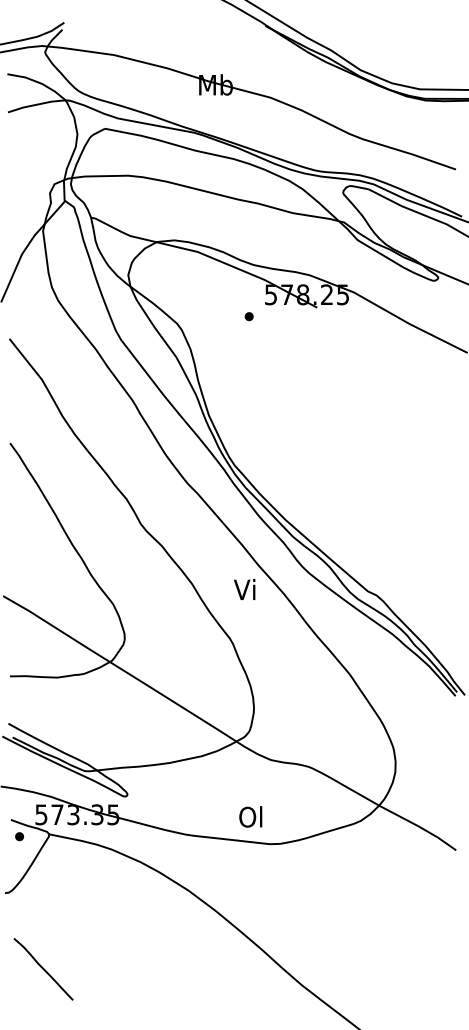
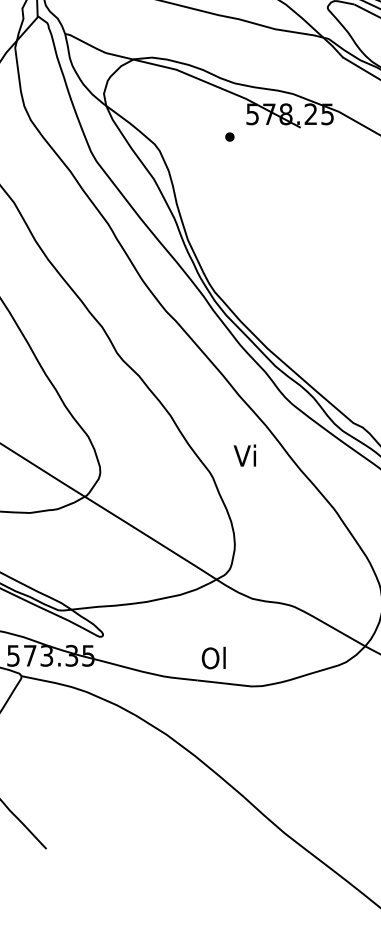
text: (244, 588) -> (244, 454), moved
text: (250, 816) -> (213, 657), moved

